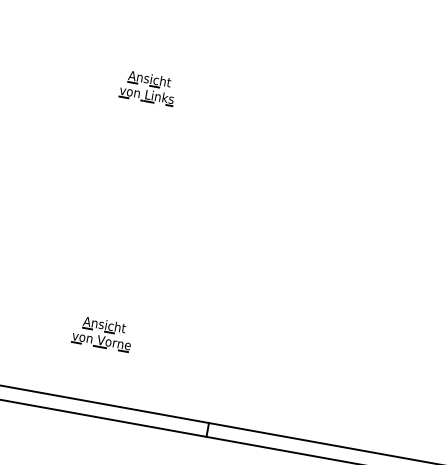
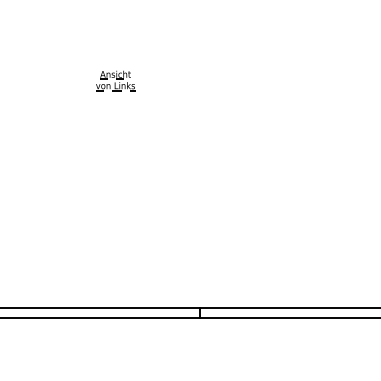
part: (102, 334) -> (114, 259), removed

